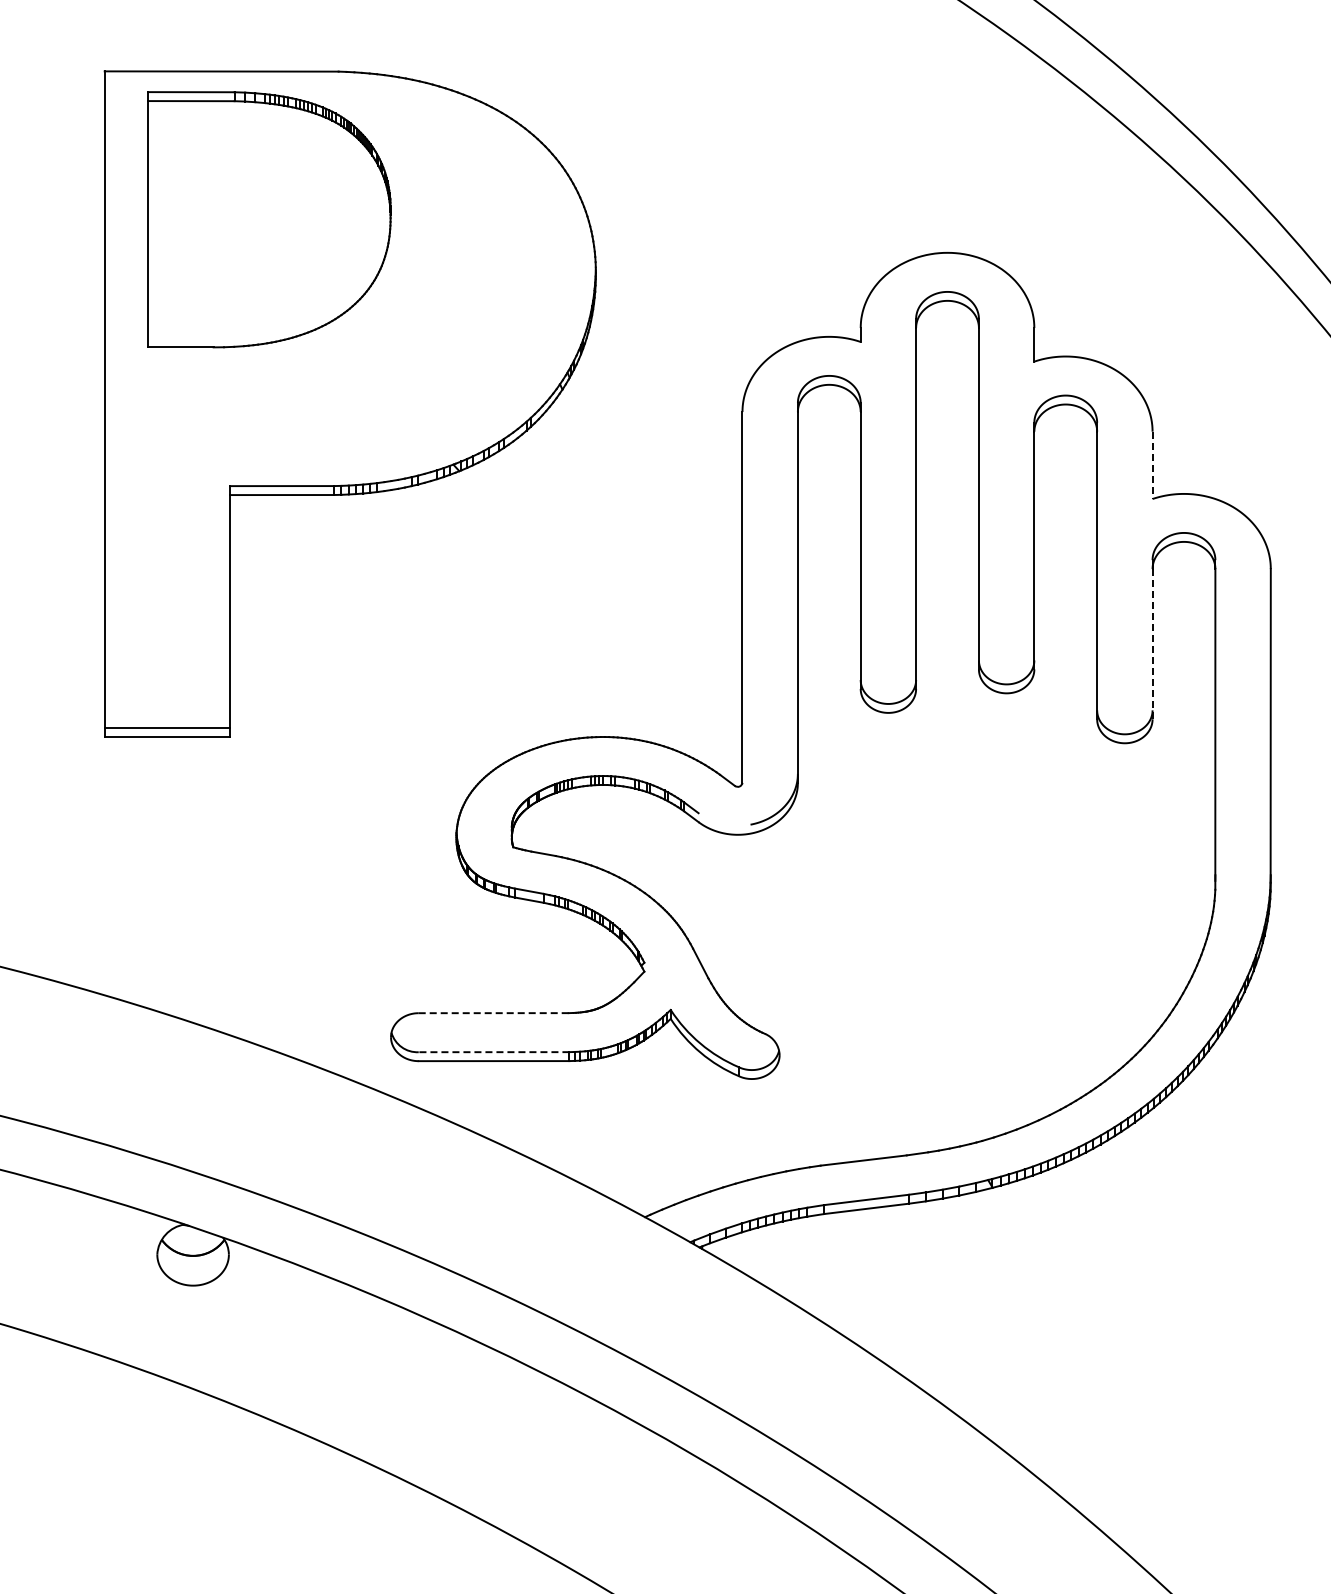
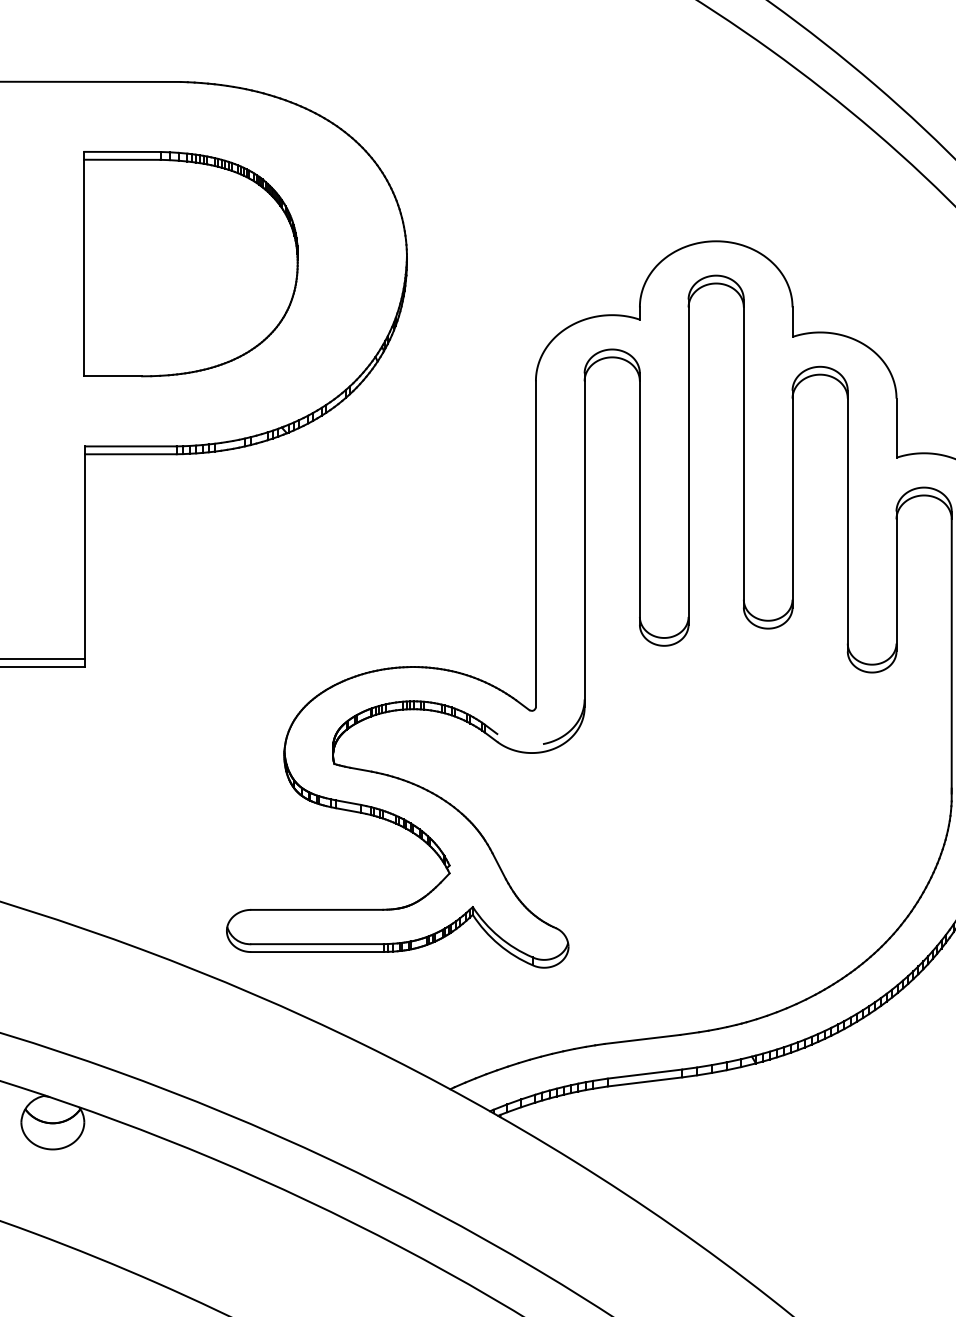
part: (269, 219) -> (191, 263), moved
line: (1152, 465) -> (896, 428), dashed -> solid
line: (1152, 644) -> (896, 585), dashed -> solid
line: (494, 1013) -> (317, 910), dashed -> solid
line: (493, 1052) -> (316, 944), dashed -> solid

